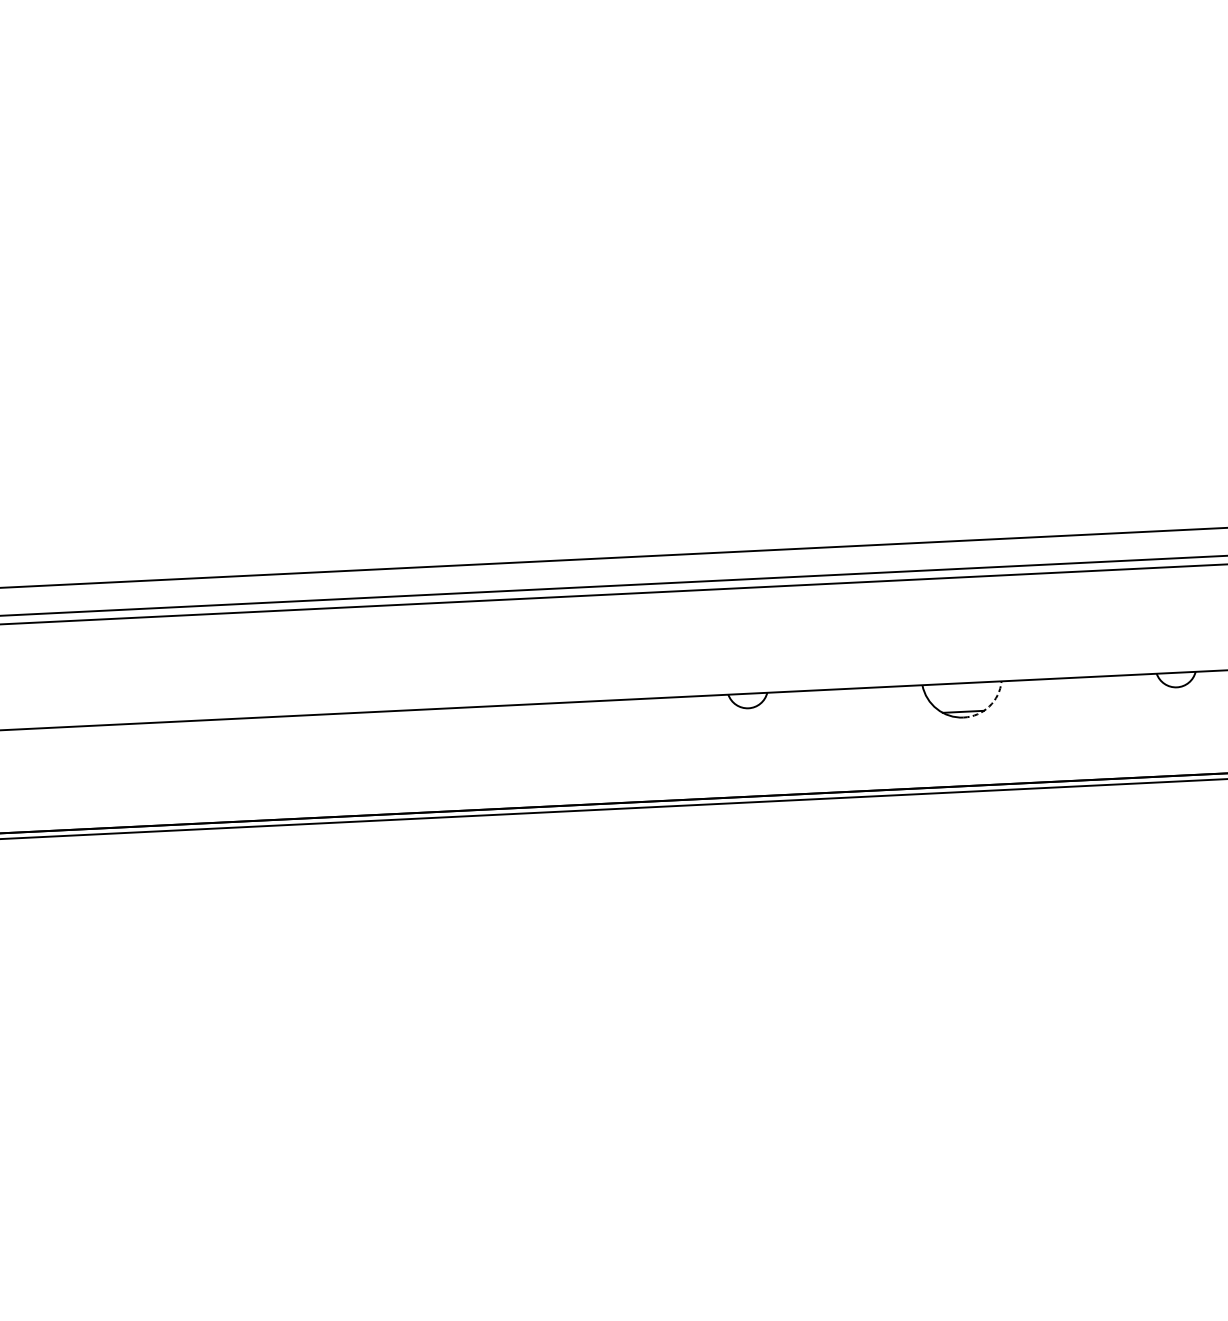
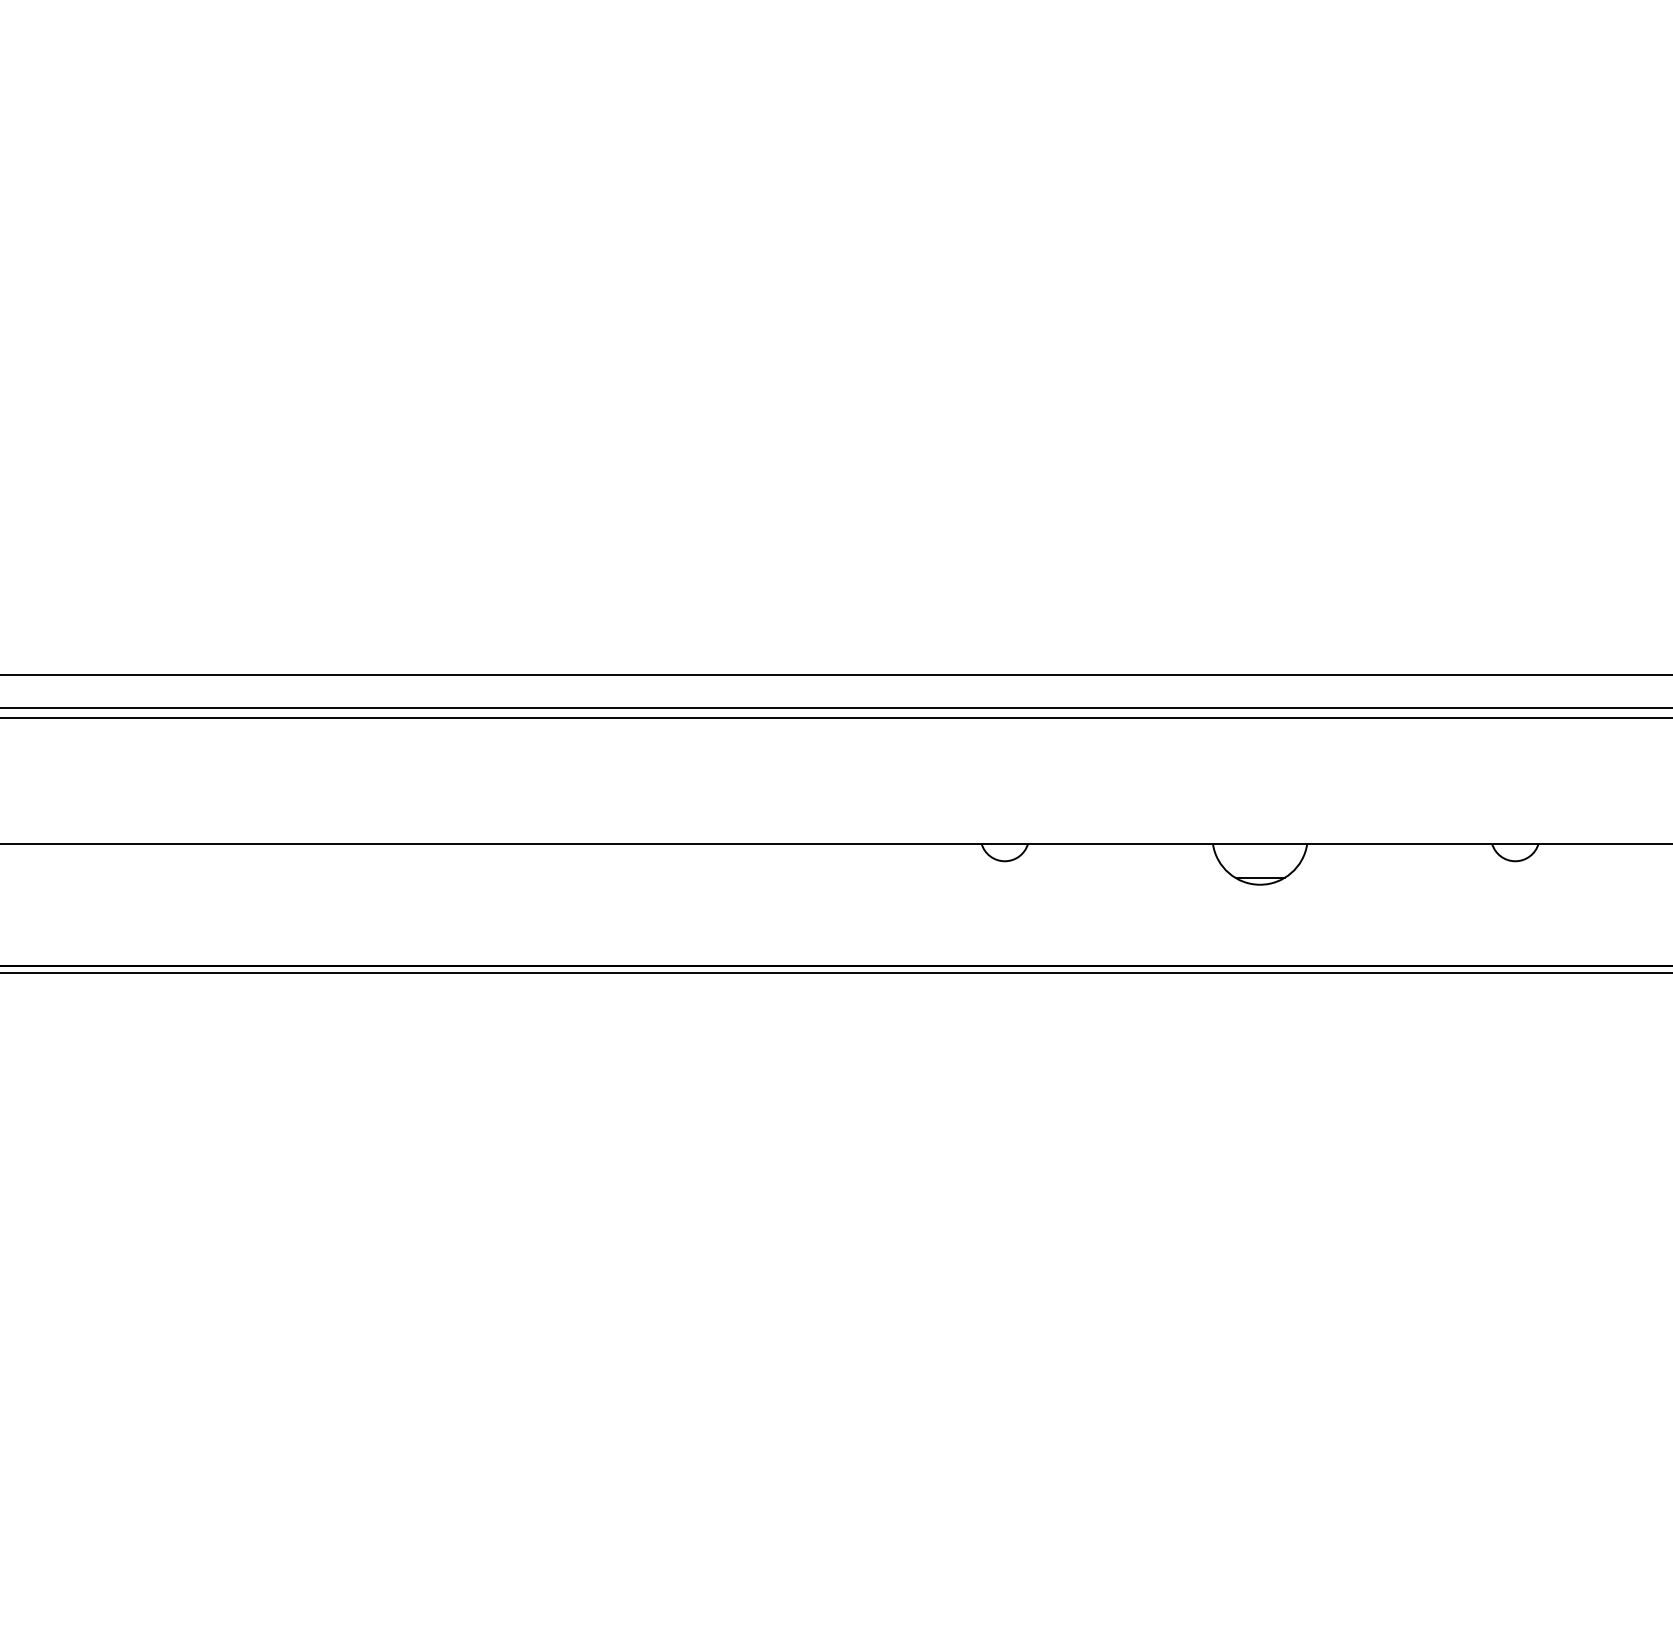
arc: (989, 706) -> (1291, 873), dashed -> solid

